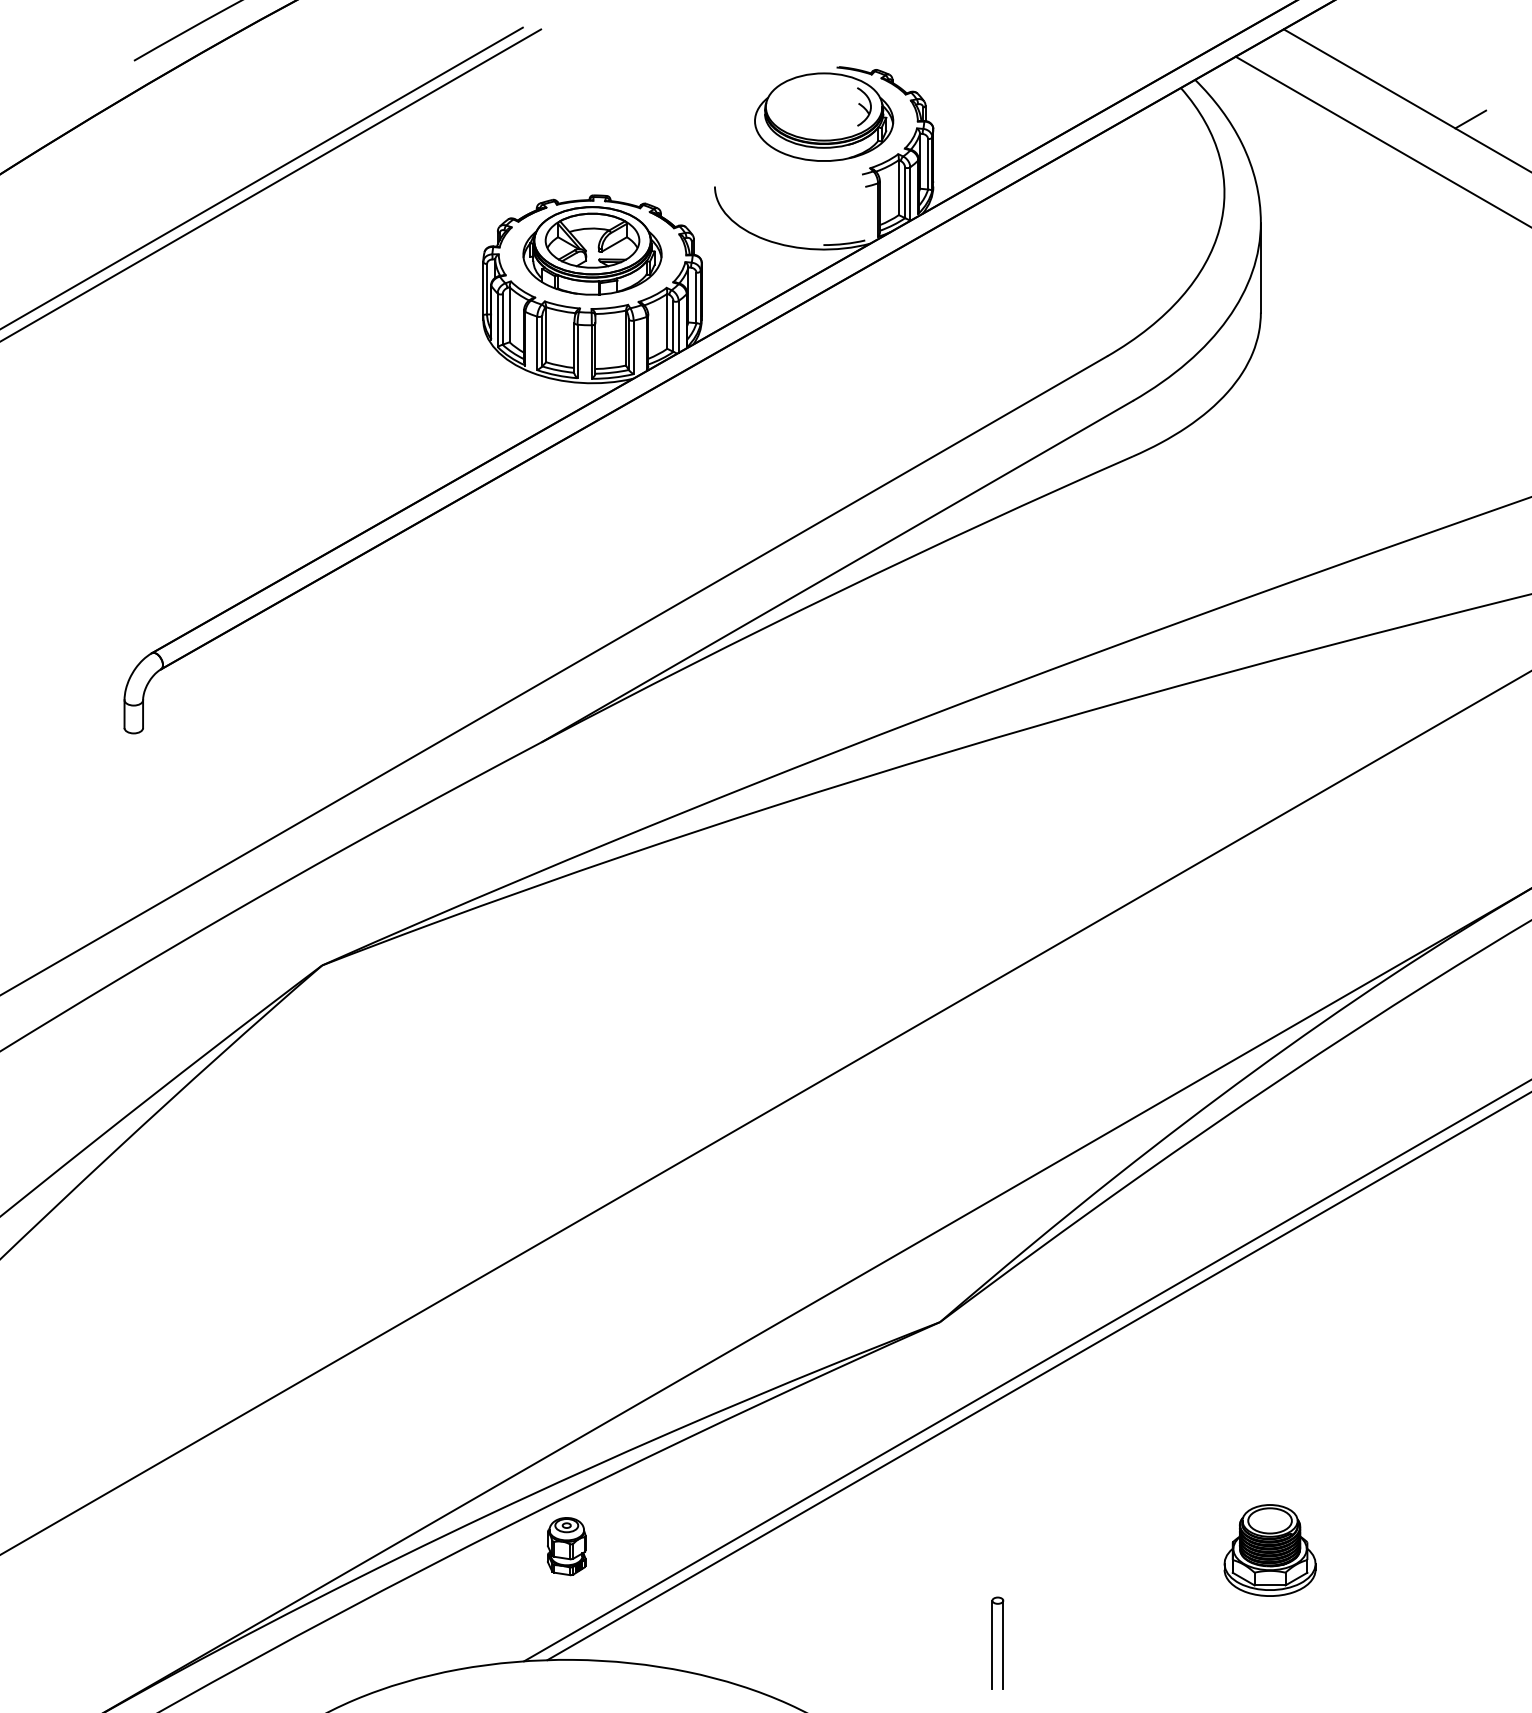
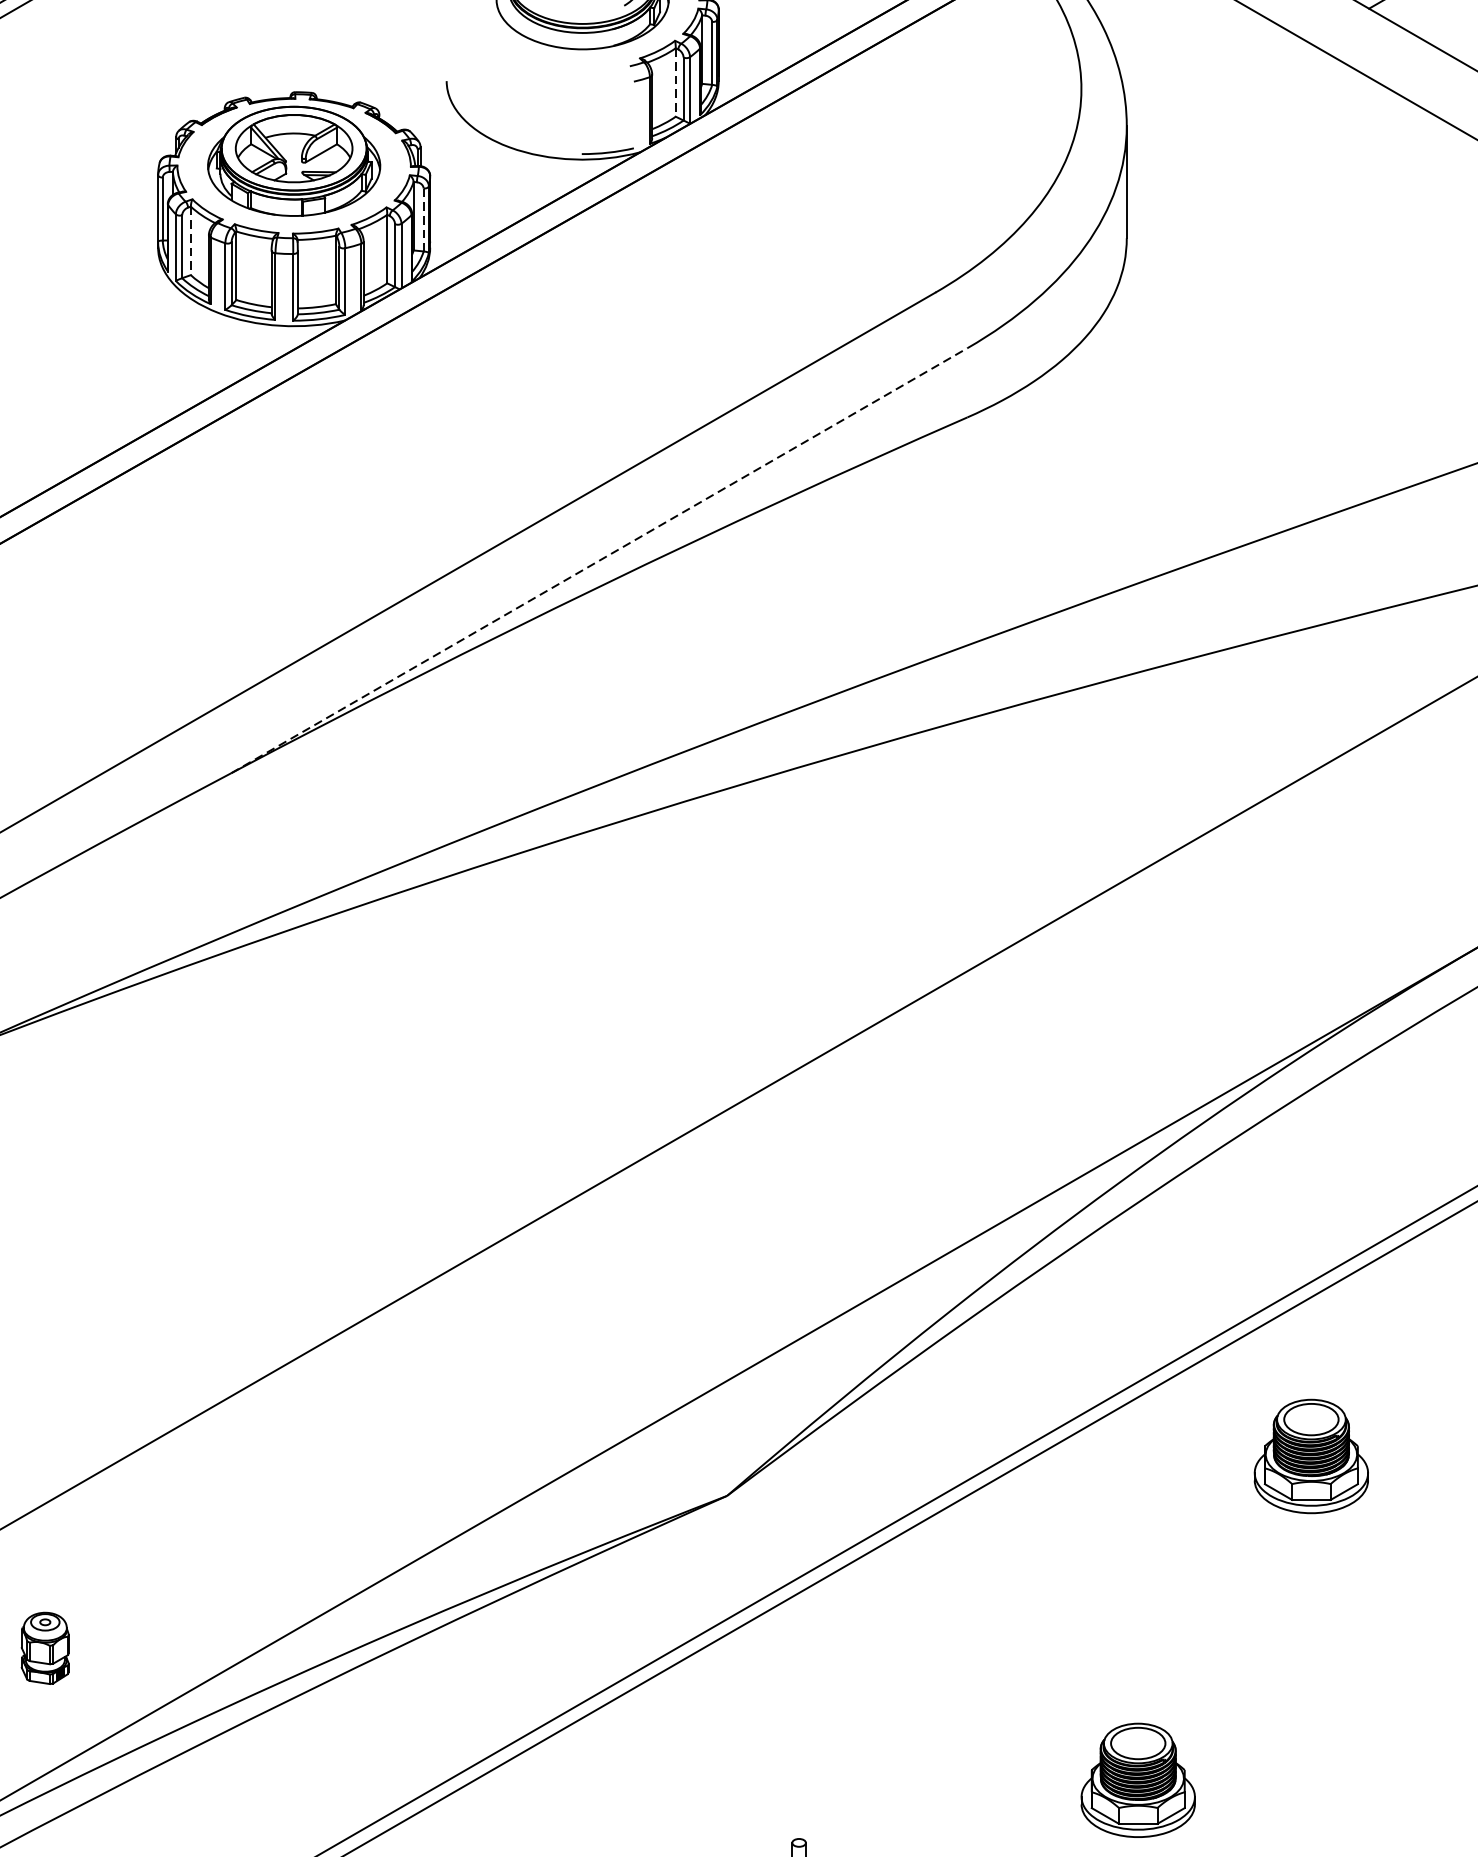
line: (898, 188) -> (675, 83), solid -> dashed
line: (696, 298) -> (423, 220), solid -> dashed
line: (509, 315) -> (190, 241), solid -> dashed
line: (837, 571) -> (599, 560), solid -> dashed
part: (1408, 1290) -> (1310, 1456), added
part: (566, 1546) -> (44, 1648), moved

